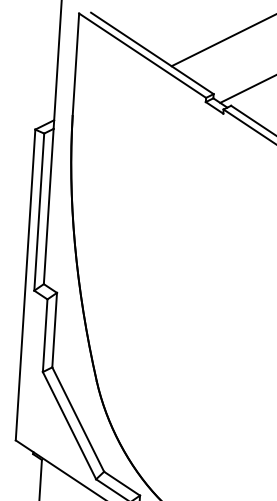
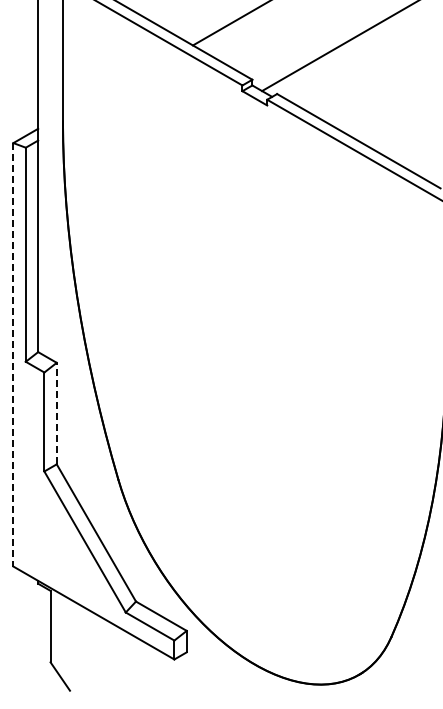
line: (25, 284) -> (13, 354), solid -> dashed
line: (54, 330) -> (56, 413), solid -> dashed

